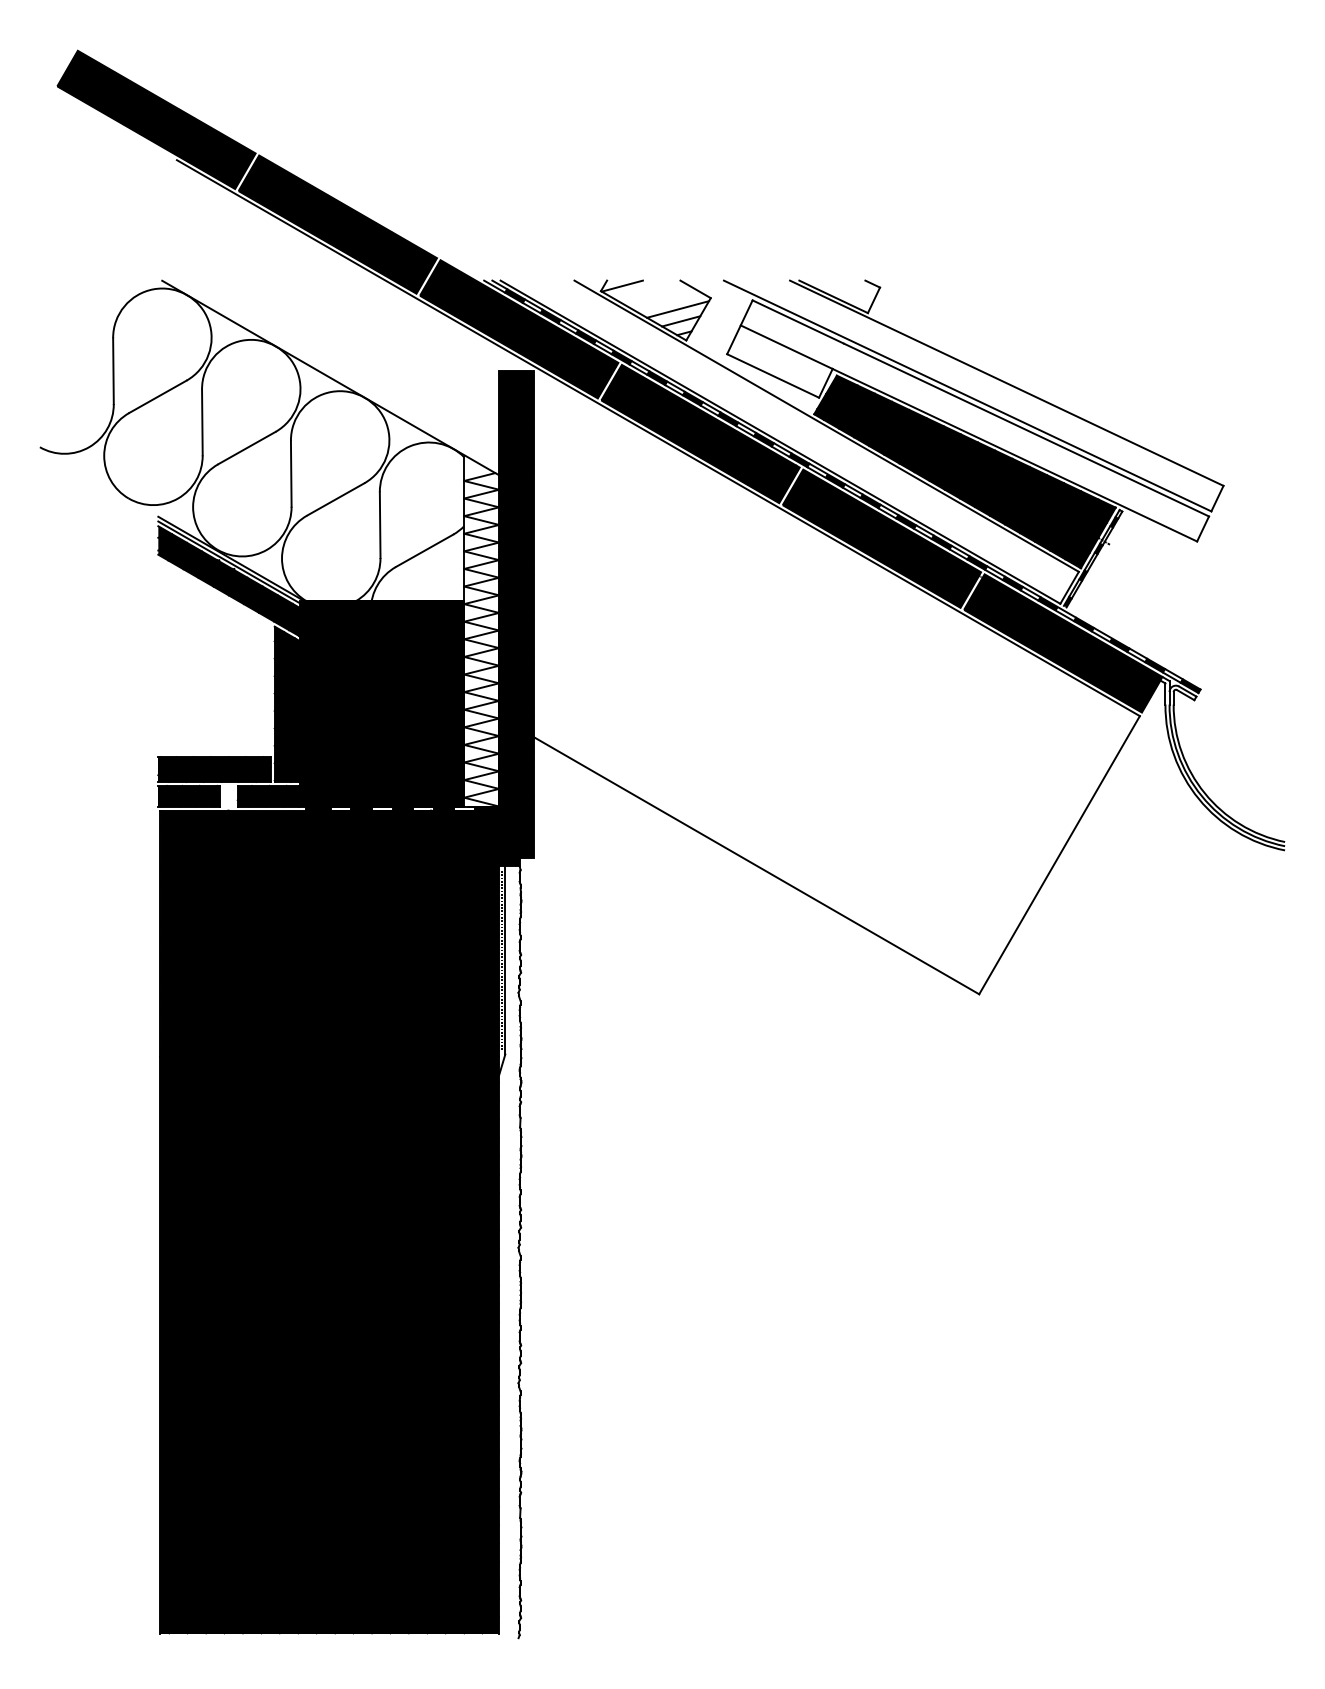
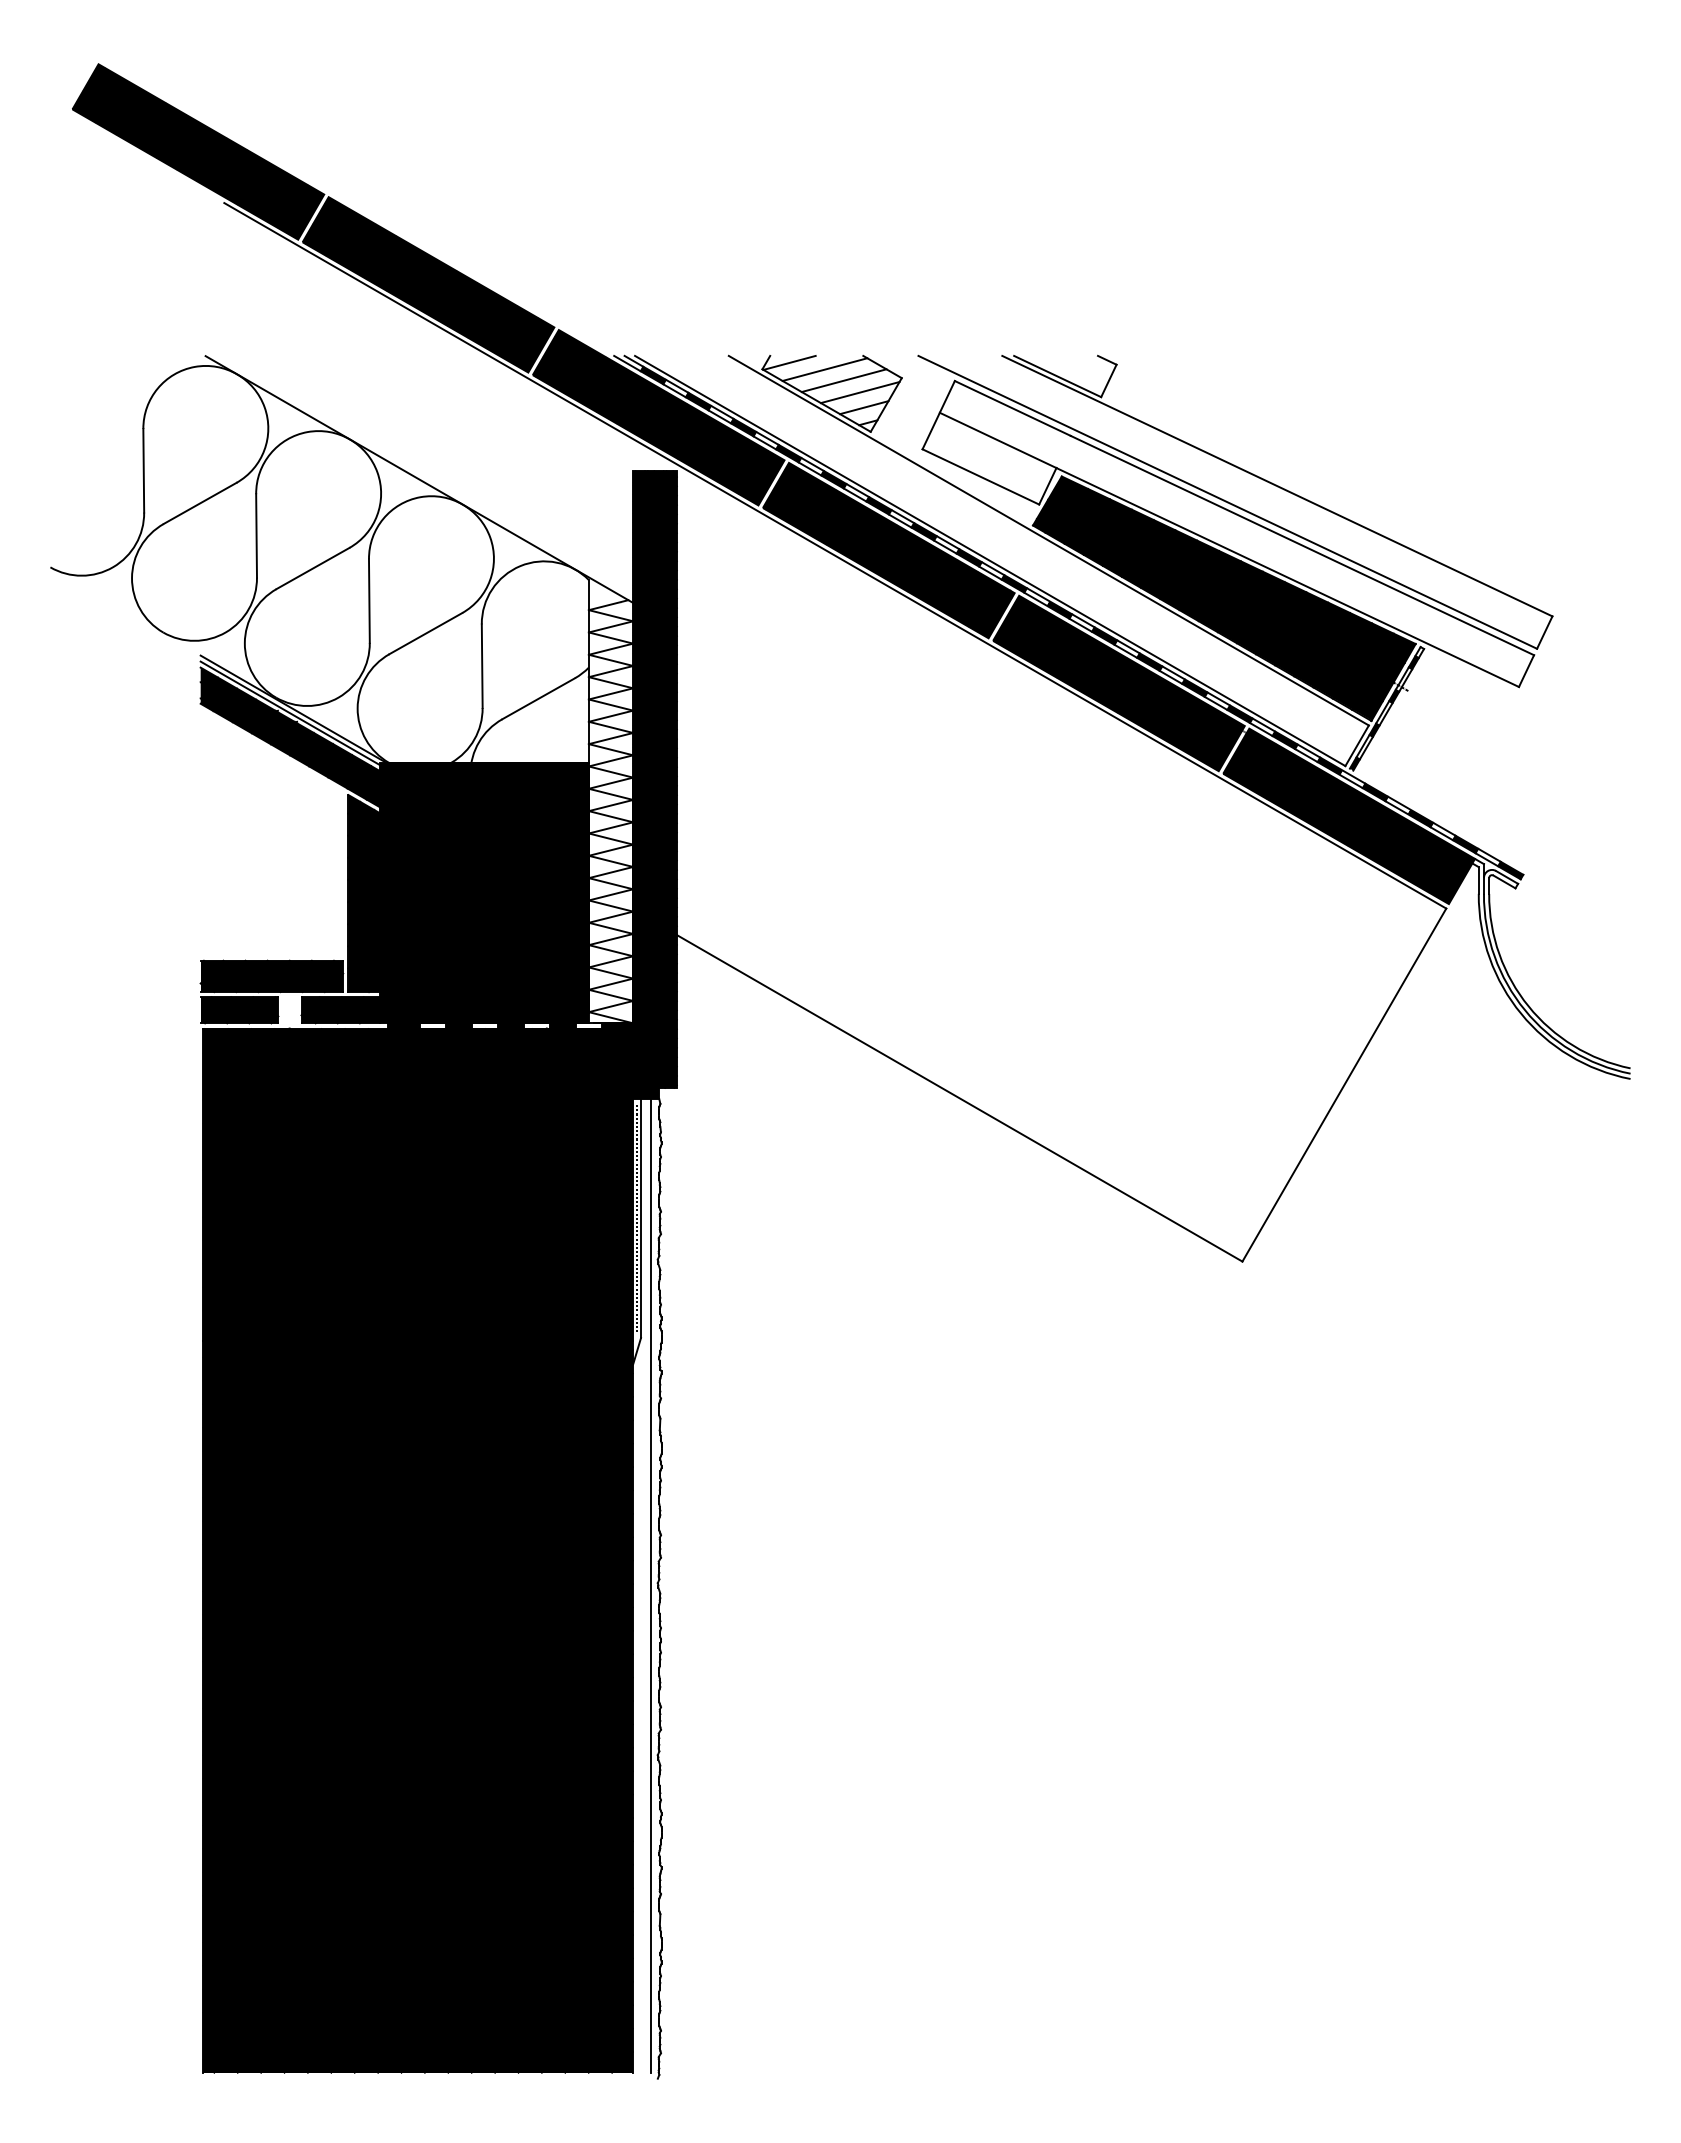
line: (649, 291) -> (824, 369), added
line: (664, 299) -> (843, 380), added
line: (513, 1249) -> (651, 1585), added

